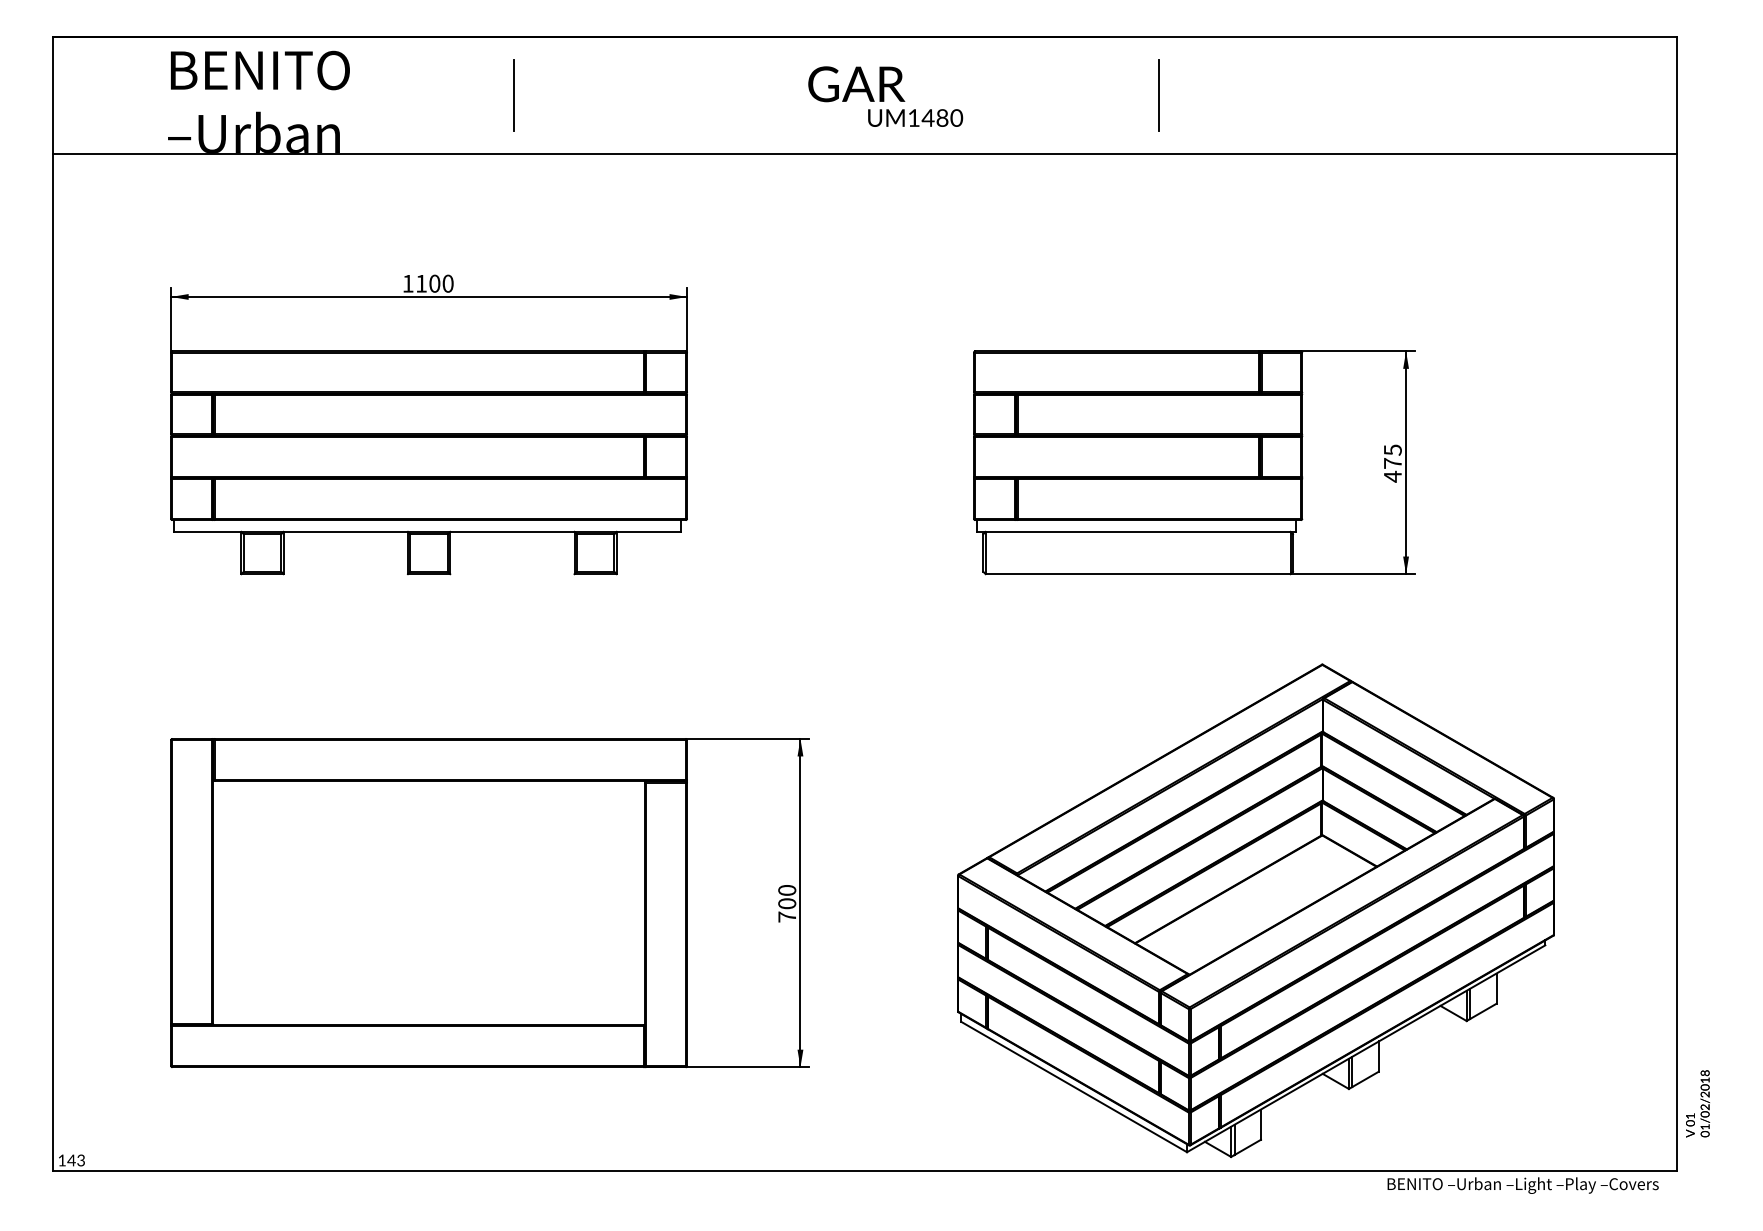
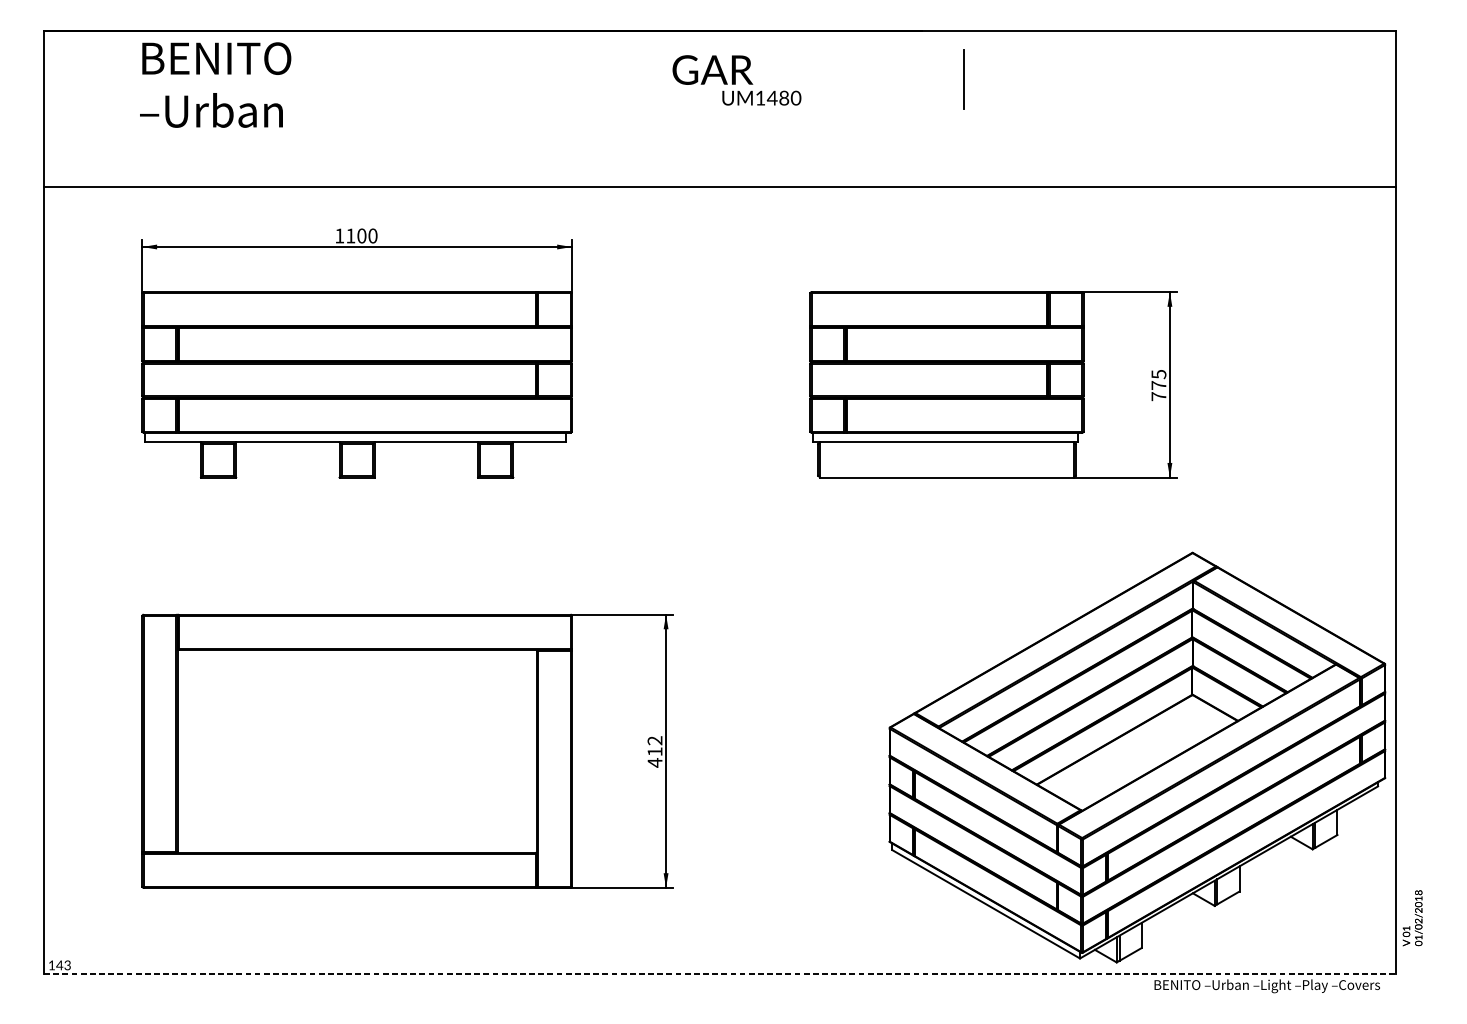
line: (513, 95) -> (427, 79), removed
line: (864, 154) -> (719, 186), moved
text: (1392, 476) -> (1158, 396), 475 -> 775
text: (787, 904) -> (655, 752), 700 -> 412
part: (1255, 910) -> (1136, 757), moved
line: (865, 1170) -> (720, 973), solid -> dashed

